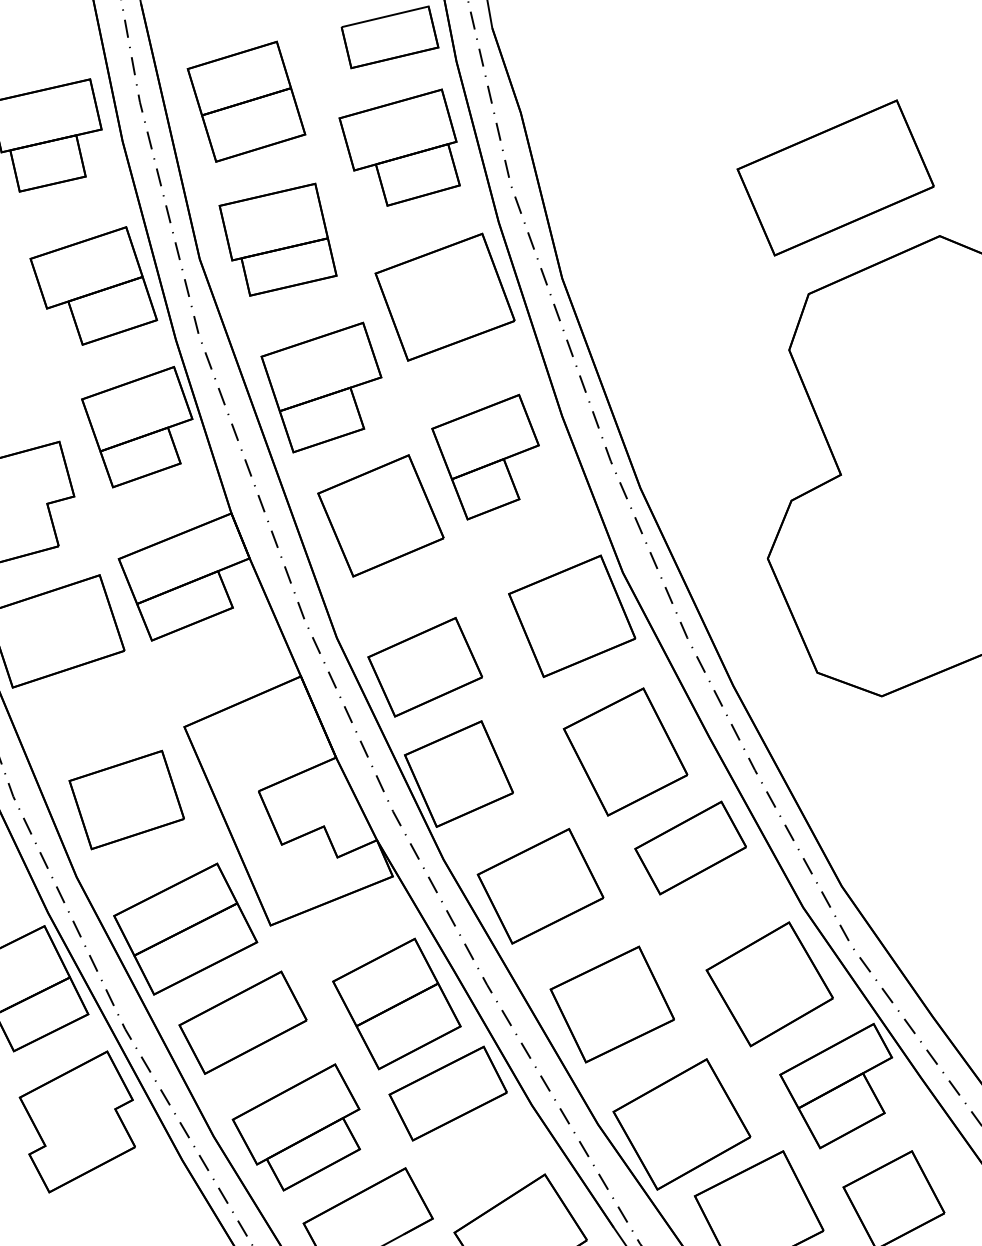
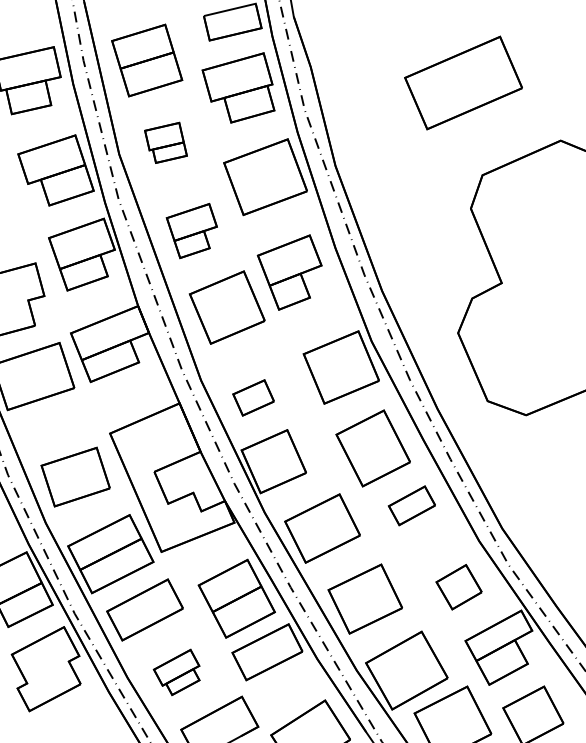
part: (835, 177) -> (463, 82), moved
part: (277, 239) -> (165, 142), size x0.6
part: (320, 386) -> (191, 230), size x0.7
part: (424, 666) -> (253, 397), size x0.6
part: (689, 847) -> (411, 505), size x0.7
part: (768, 985) -> (458, 587), size x0.6
part: (295, 1127) -> (176, 672), size x0.6

